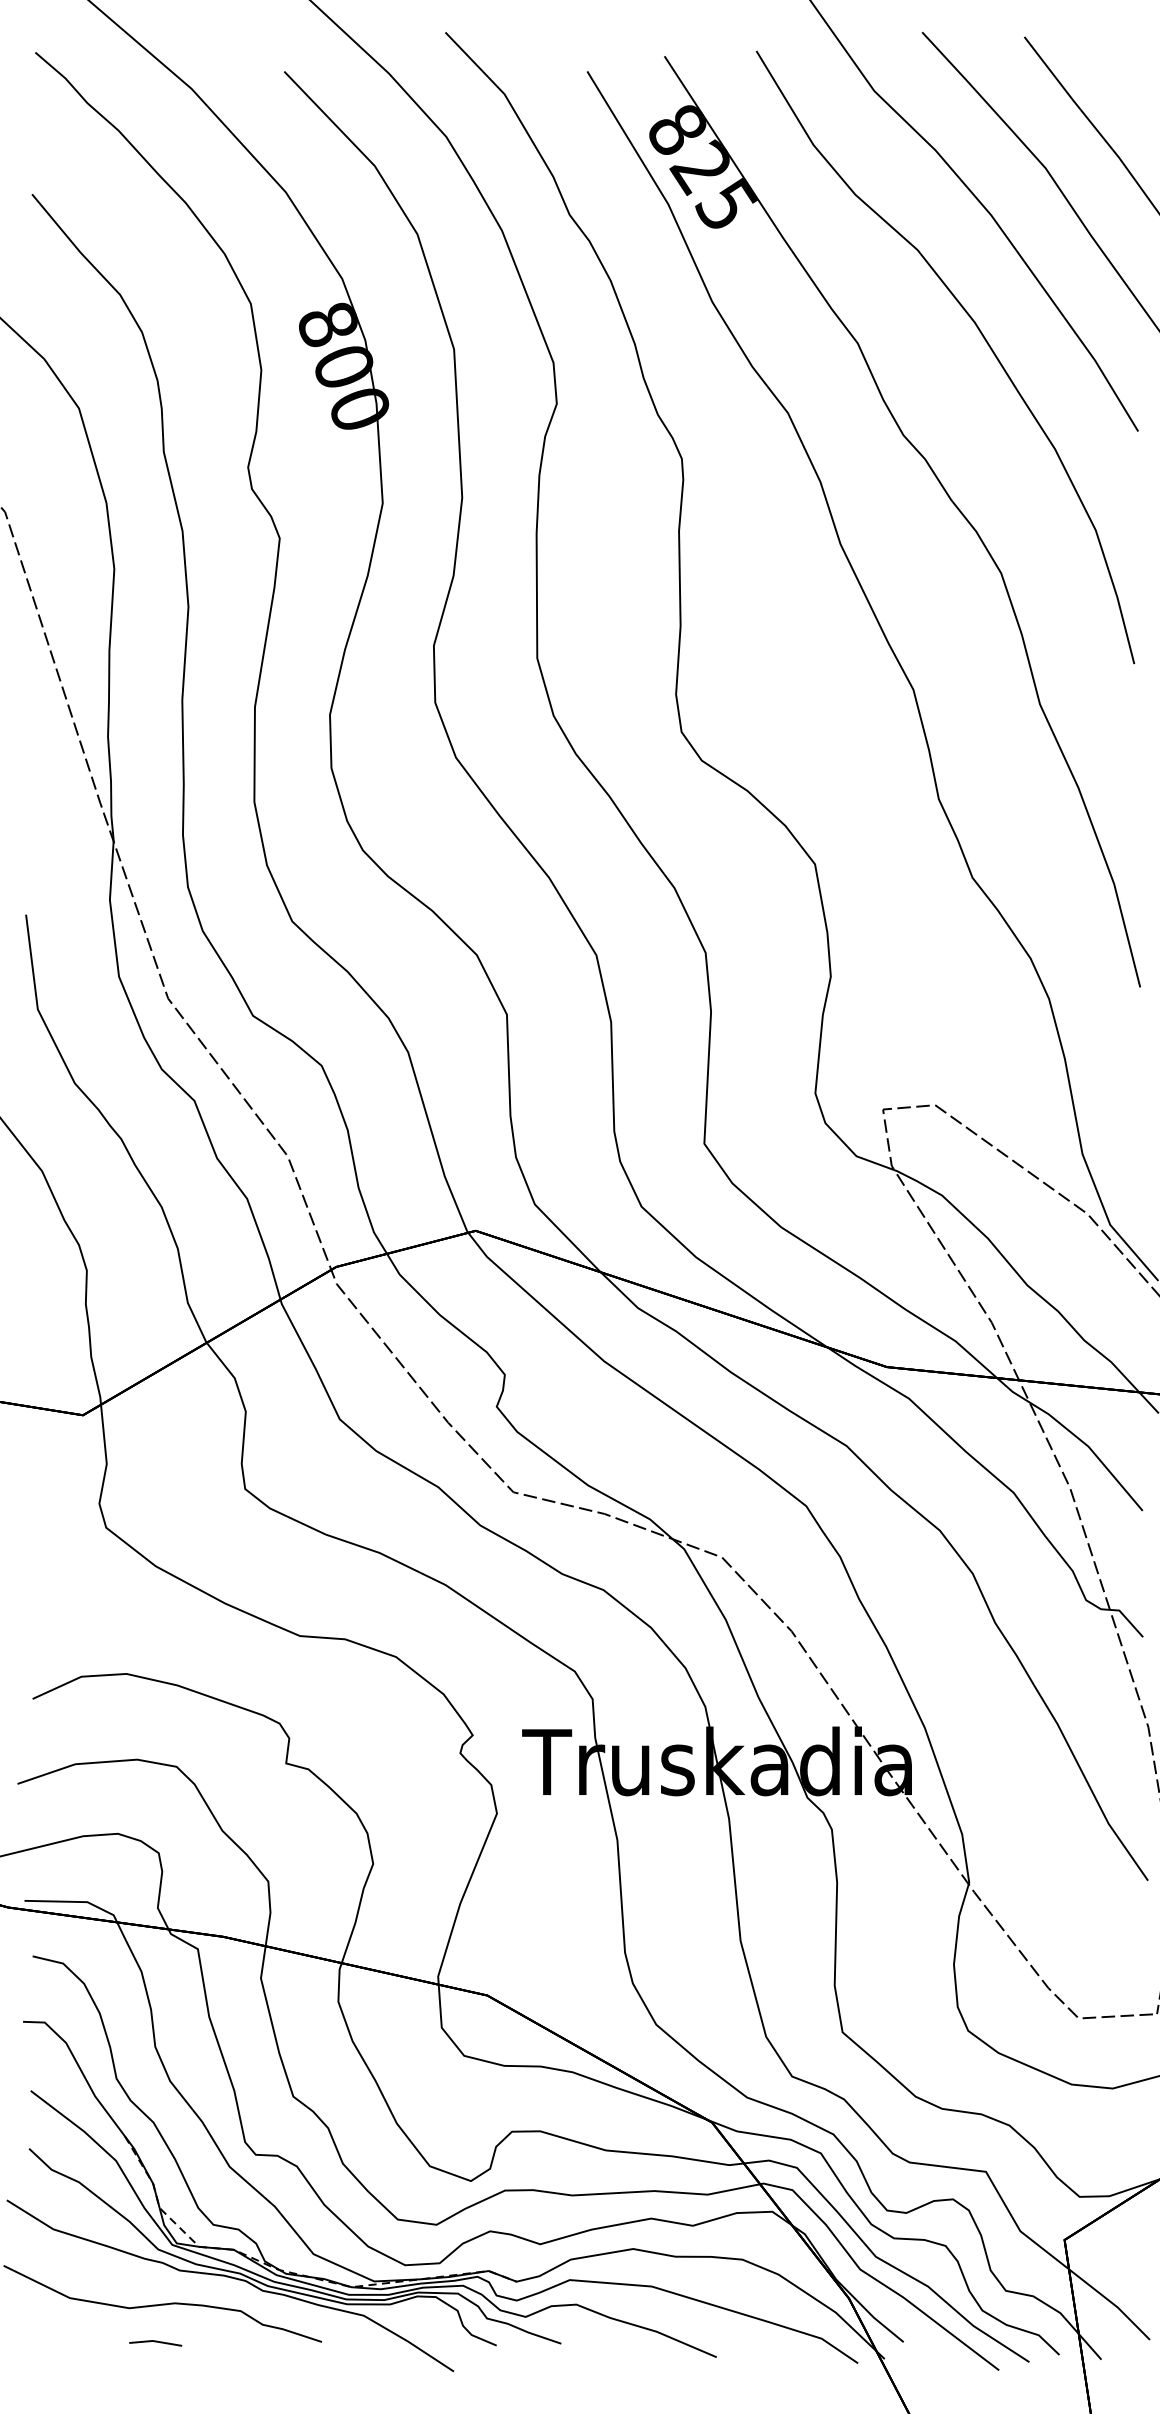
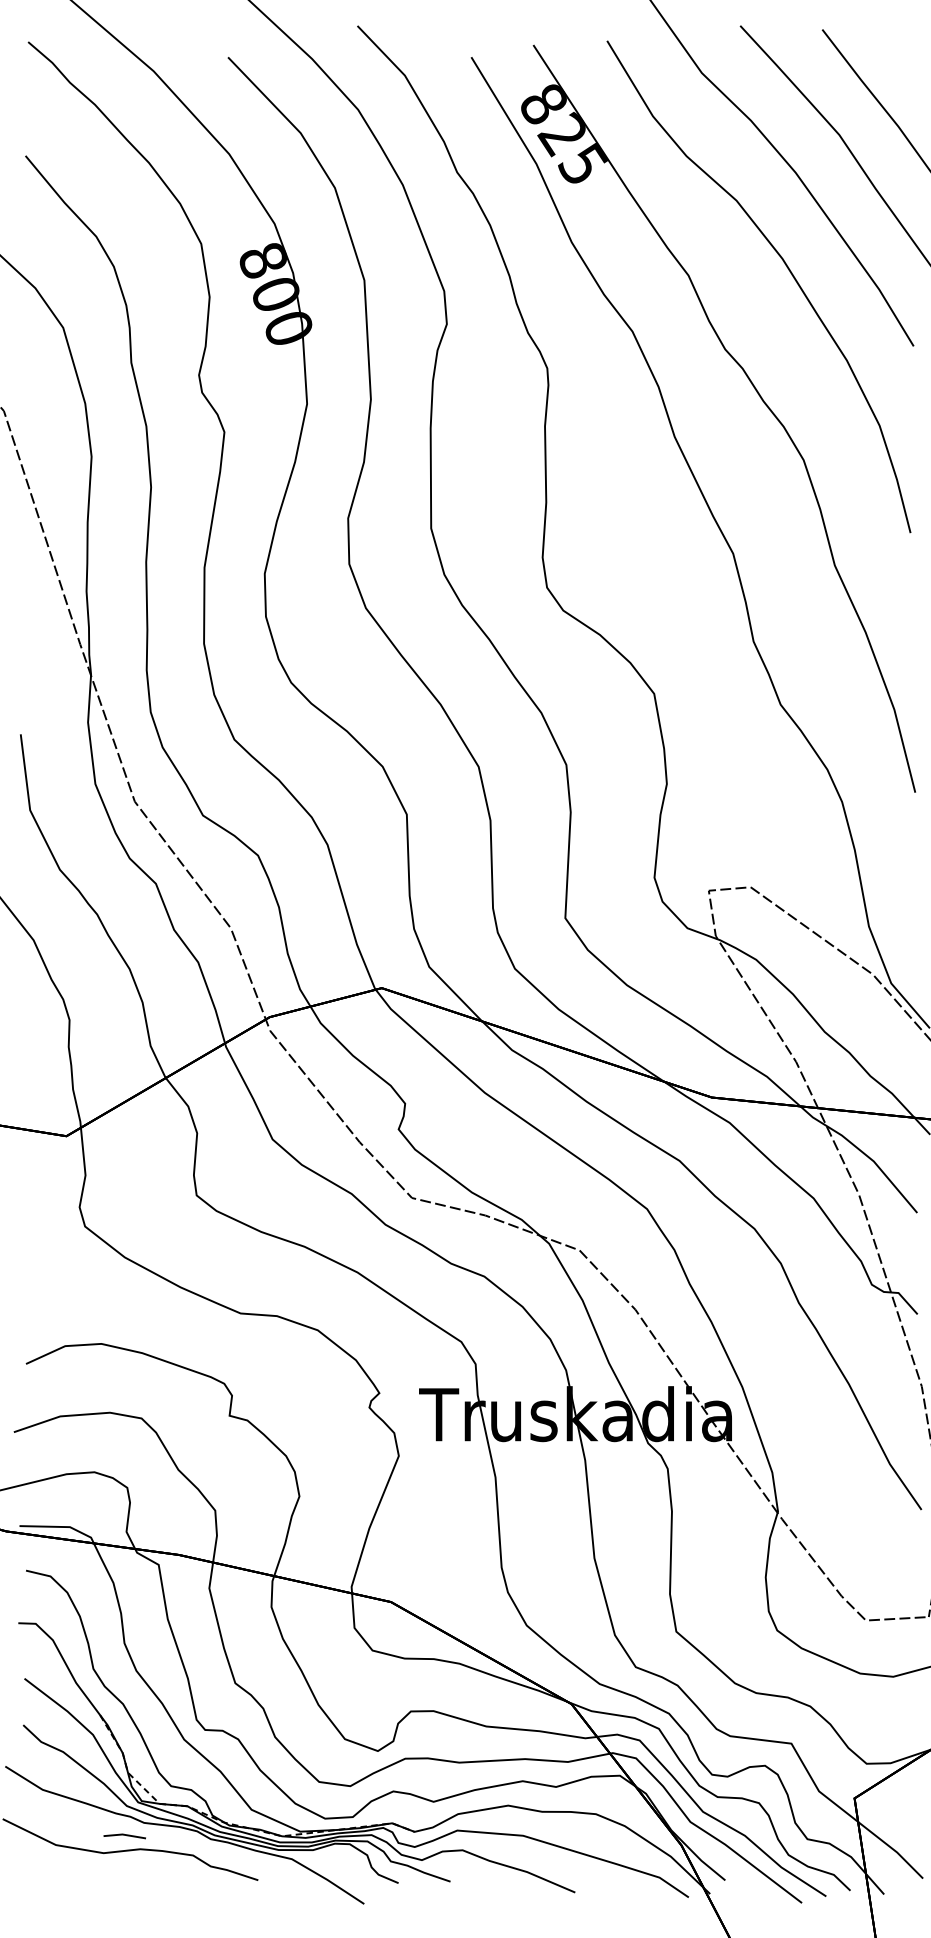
line: (155, 2342) -> (124, 1835), moved

